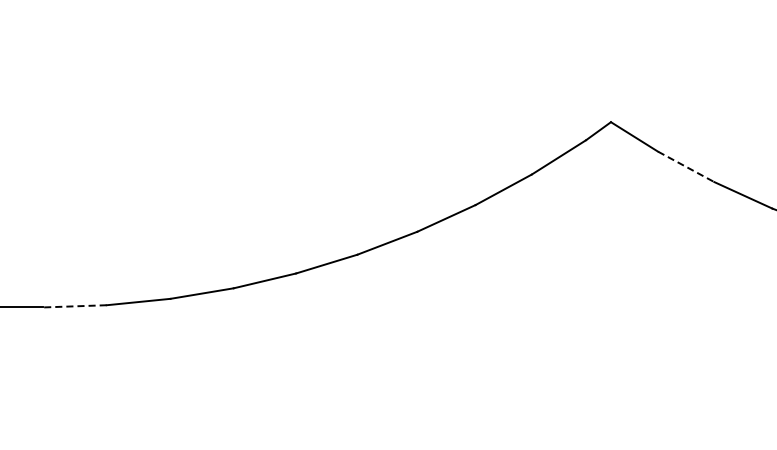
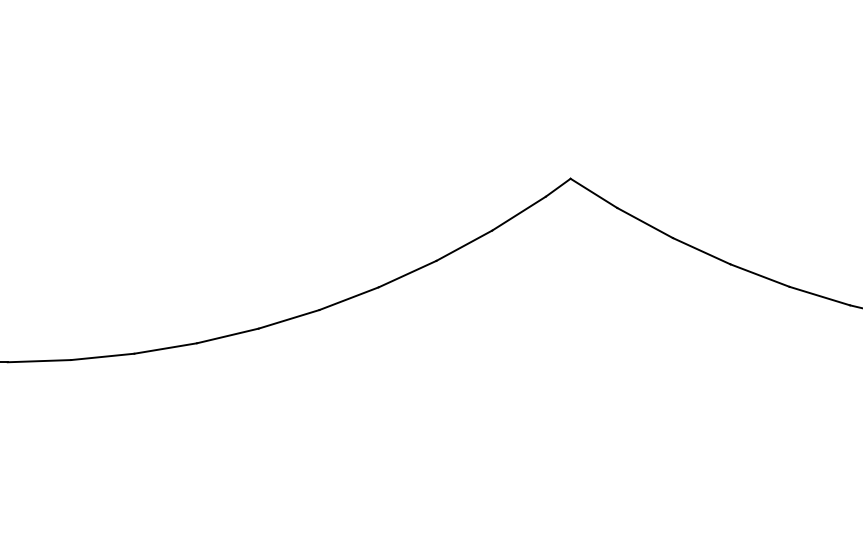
line: (686, 167) -> (645, 223), dashed -> solid
line: (74, 306) -> (39, 361), dashed -> solid

